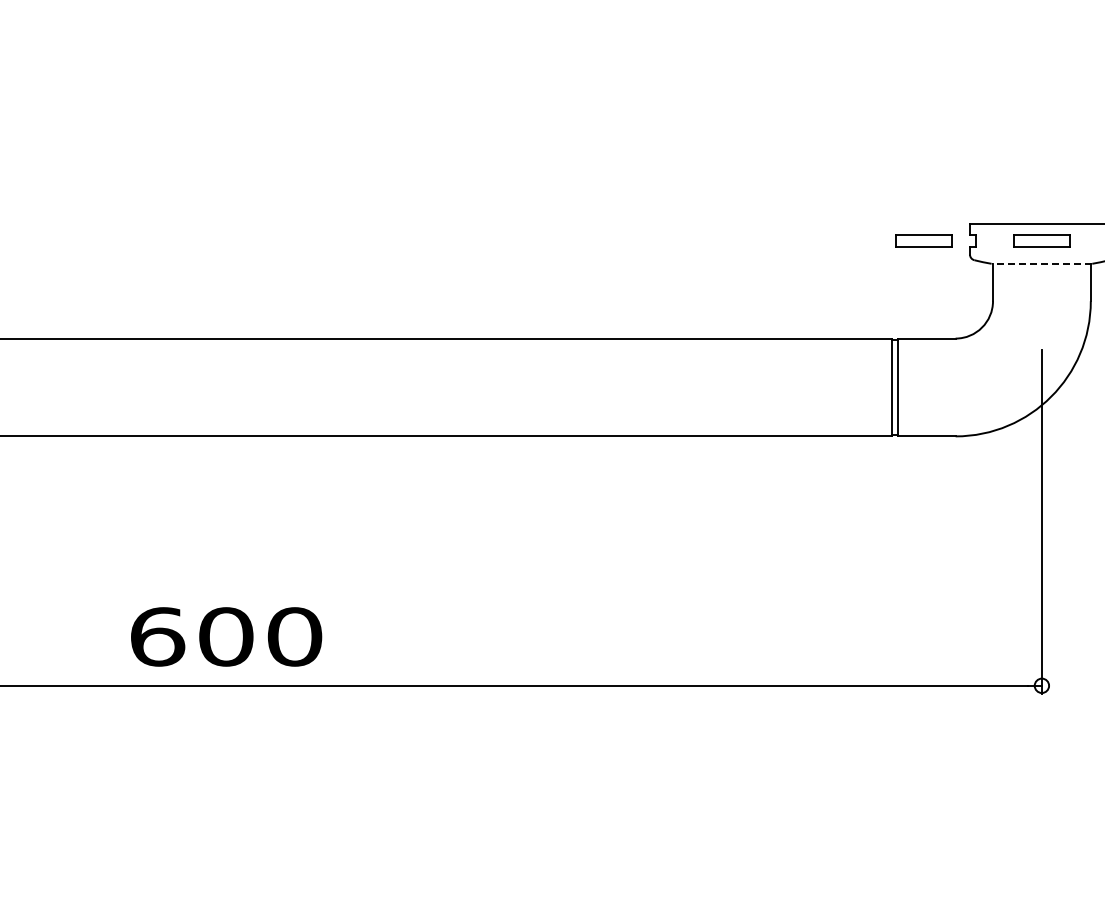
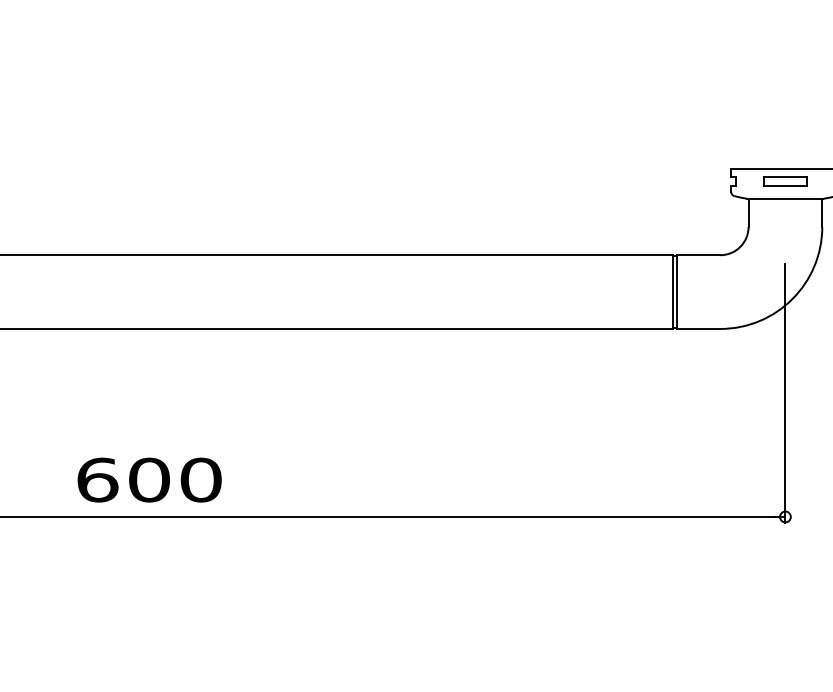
part: (923, 240) -> (696, 181), removed
line: (1041, 263) -> (785, 198), dashed -> solid
text: (226, 636) -> (149, 479), moved

